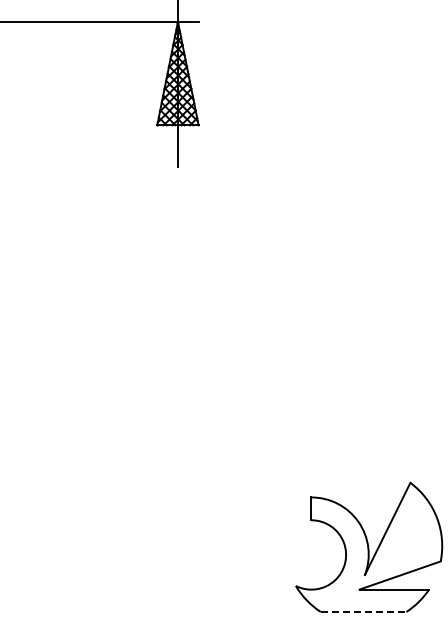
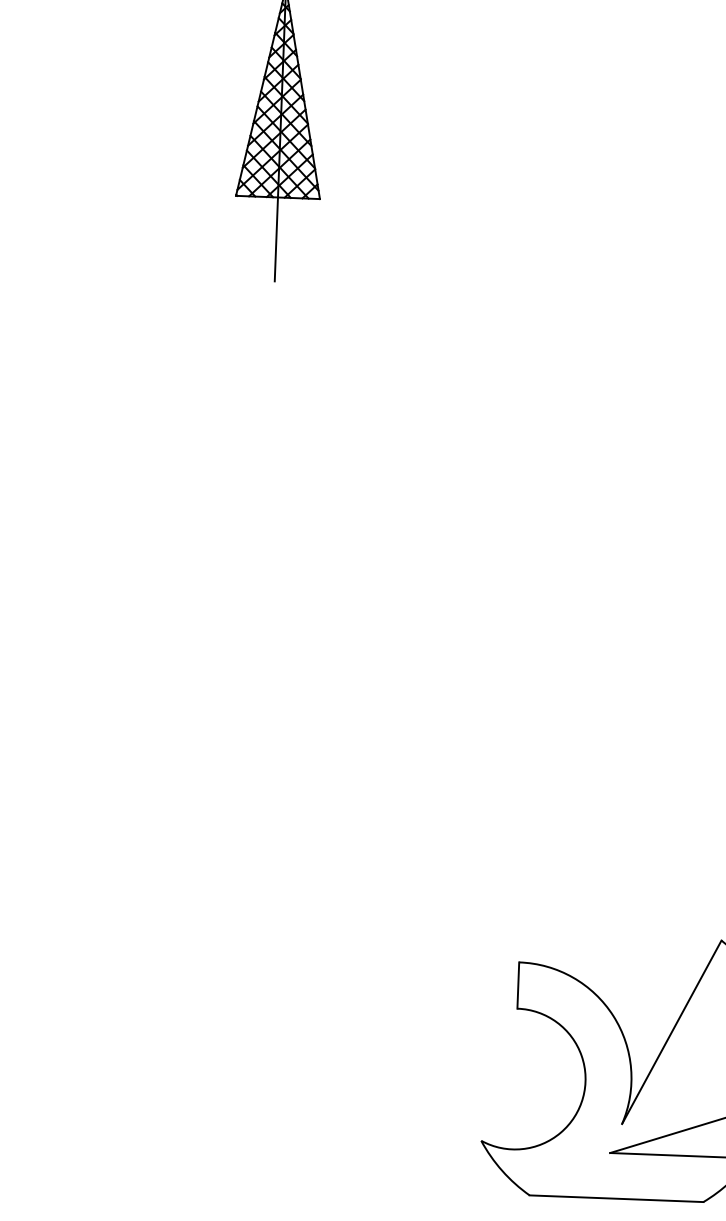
line: (363, 611) -> (616, 1197), dashed -> solid

